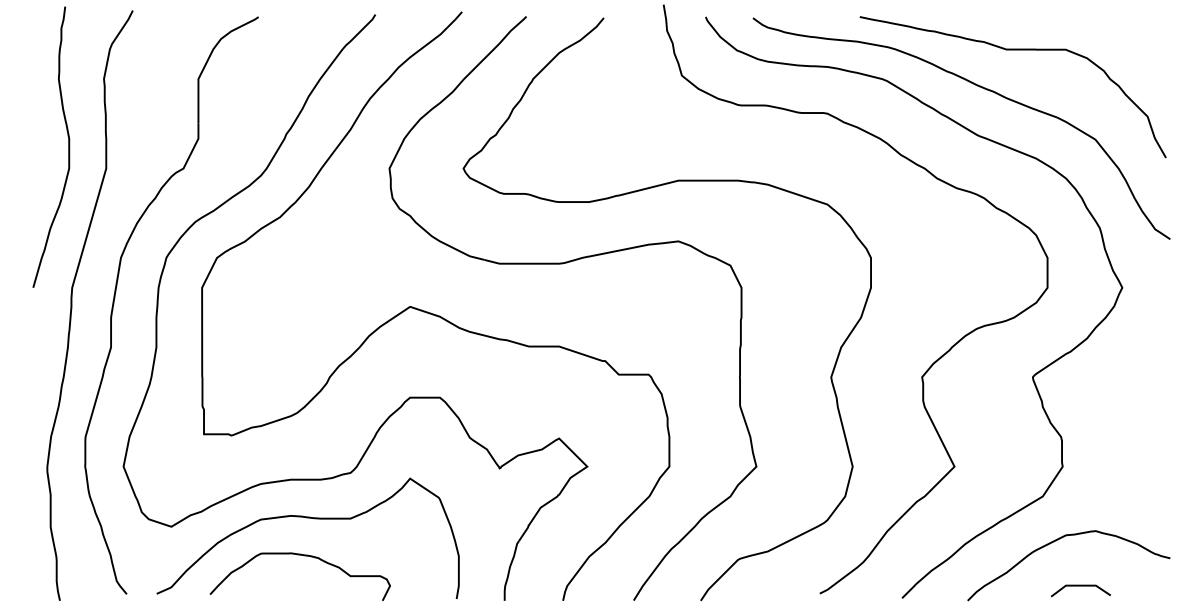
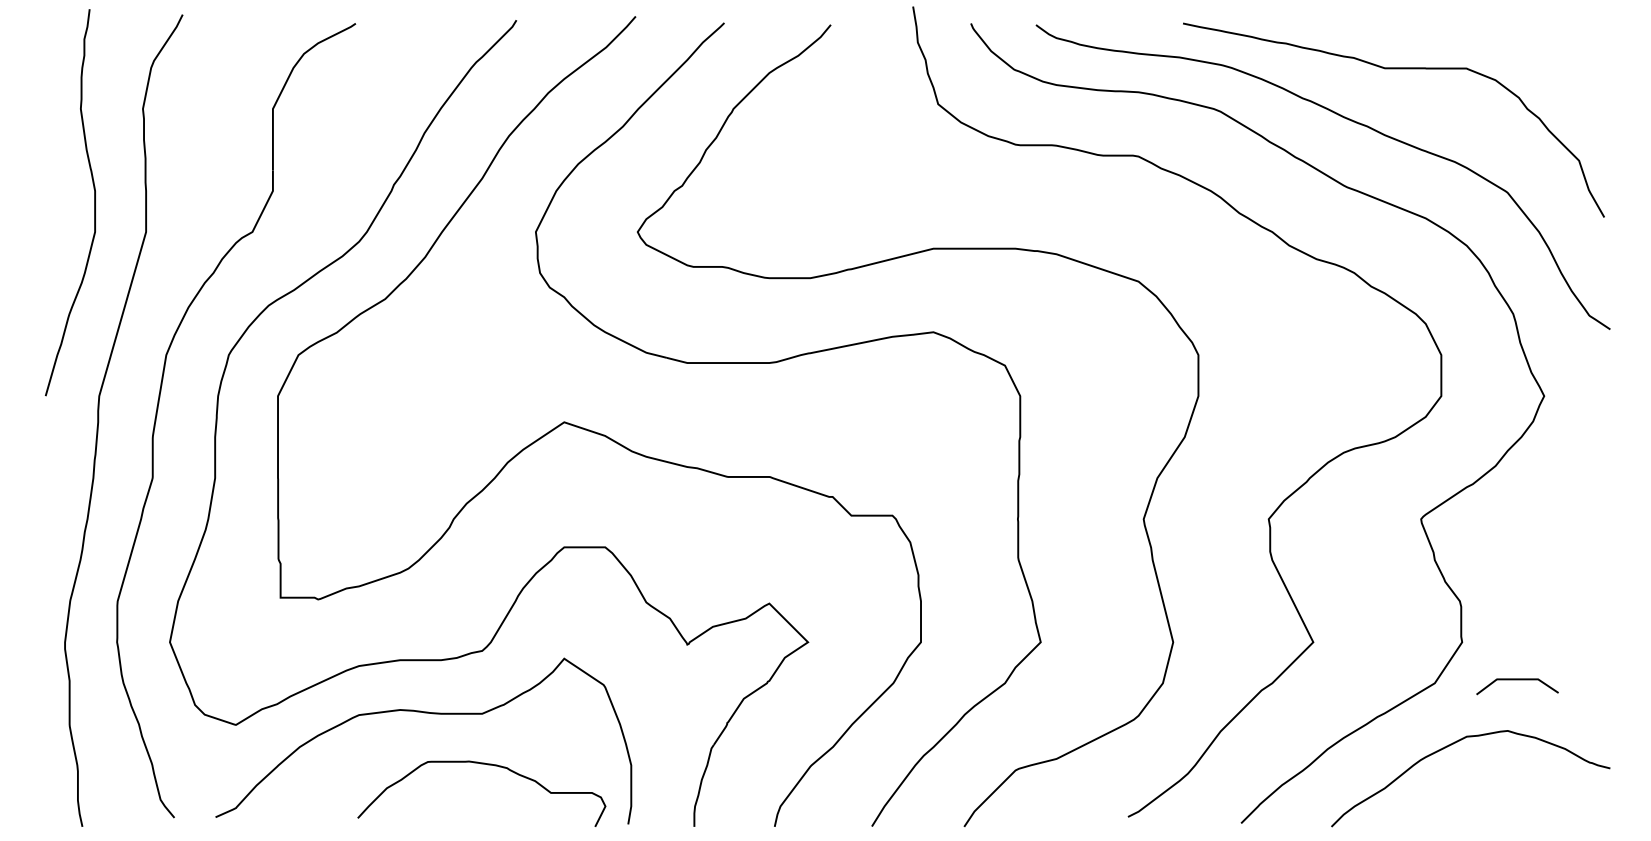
curve: (304, 556) -> (487, 765), moved
curve: (1080, 586) -> (1516, 680), moved

